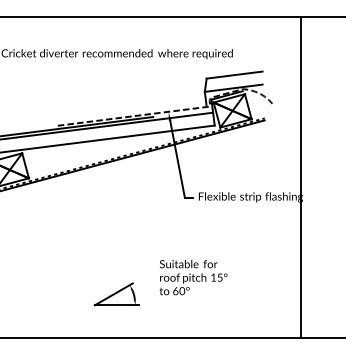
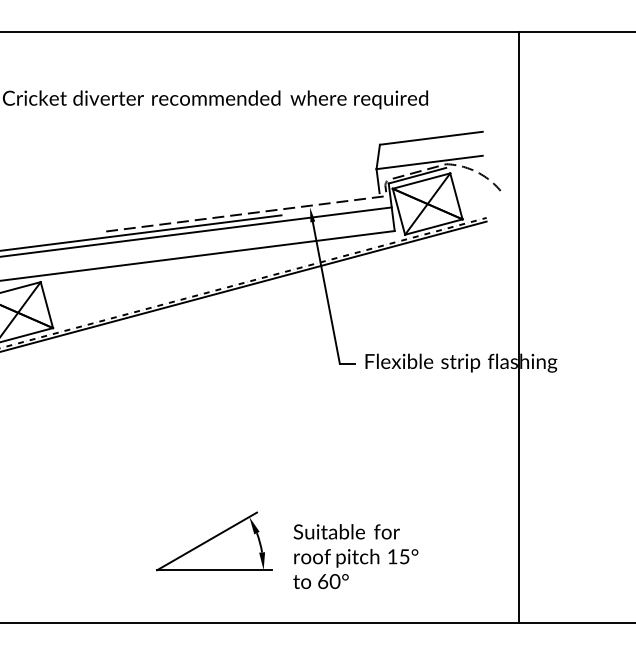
line: (301, 177) -> (519, 326), moved
text: (193, 277) -> (355, 556), moved
part: (116, 294) -> (214, 541), size x1.43

